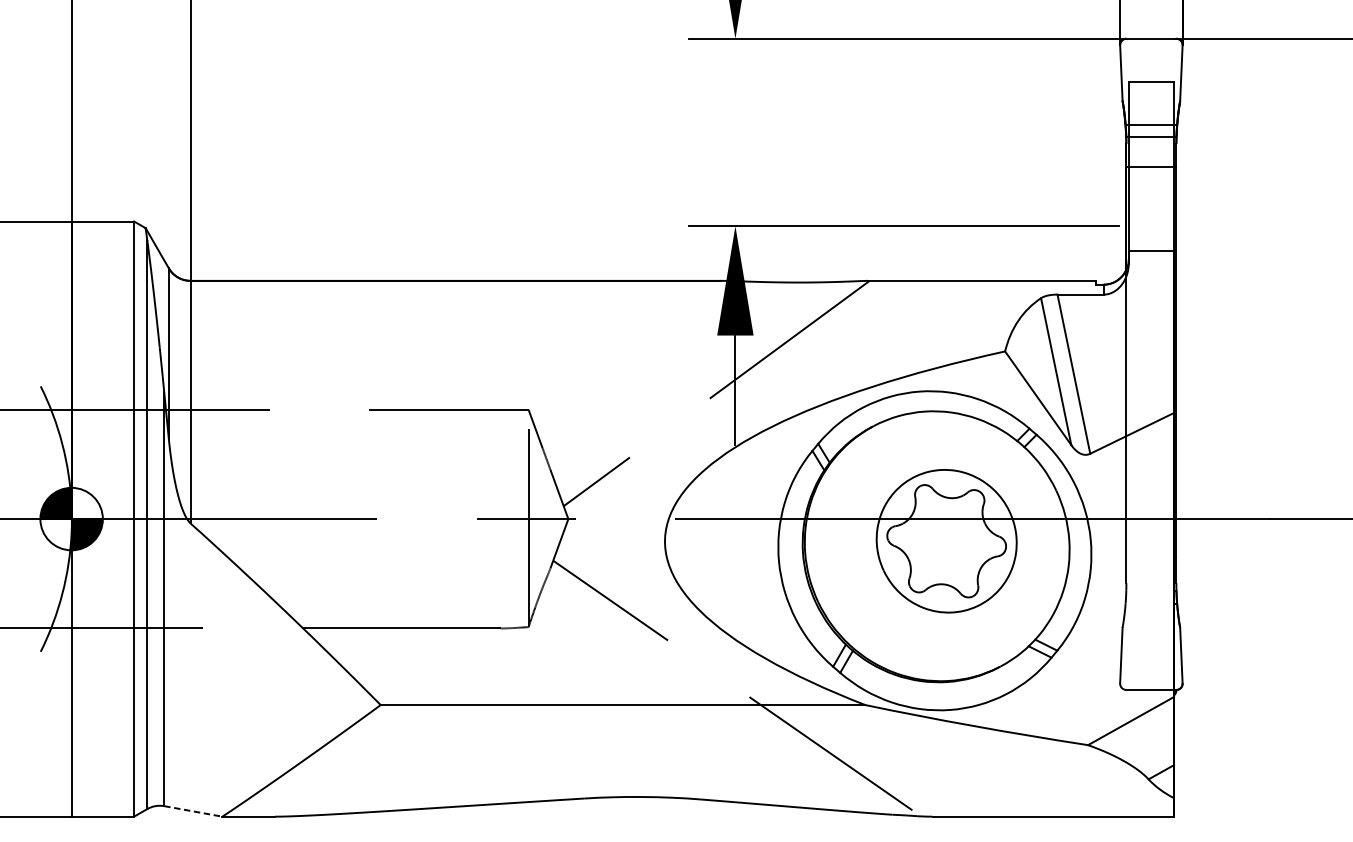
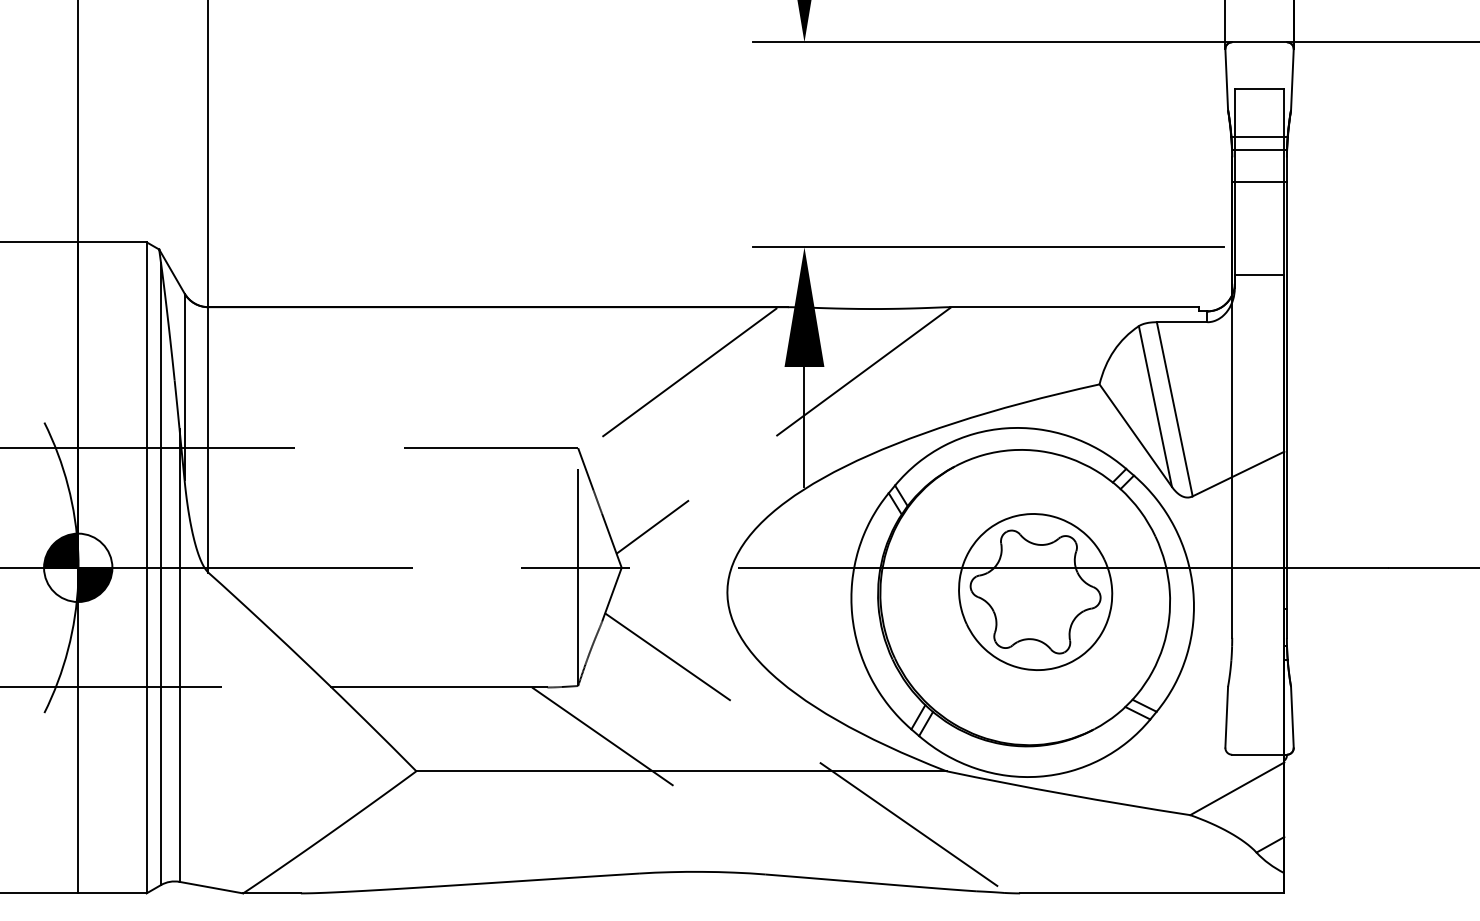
line: (620, 347) -> (678, 380), added
line: (550, 673) -> (602, 736), added
line: (193, 811) -> (211, 887), dashed -> solid

